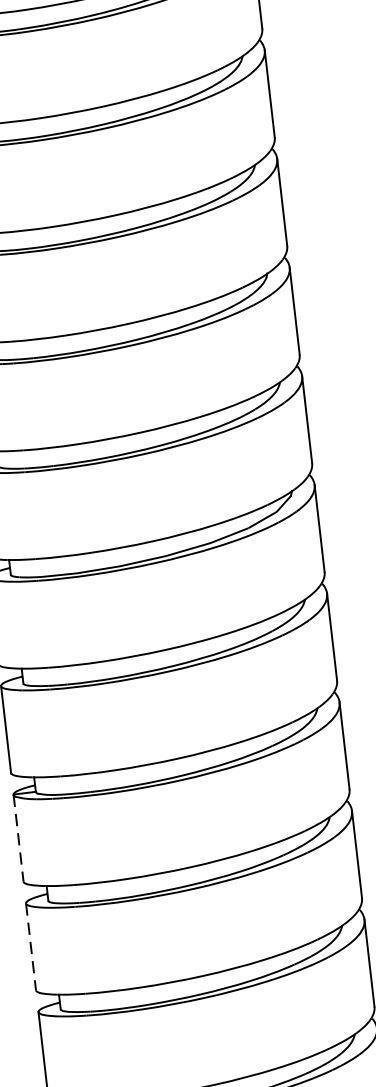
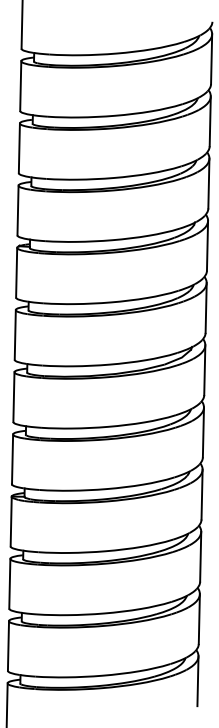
line: (19, 838) -> (11, 521), dashed -> solid
line: (30, 946) -> (9, 583), dashed -> solid

